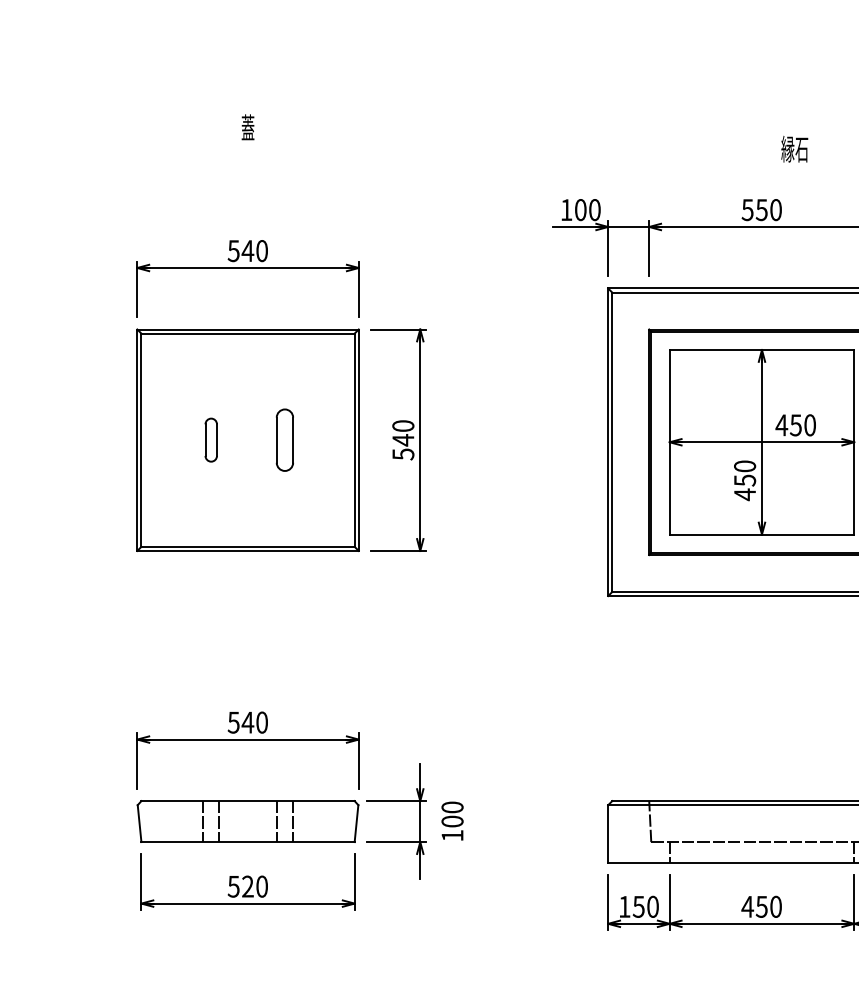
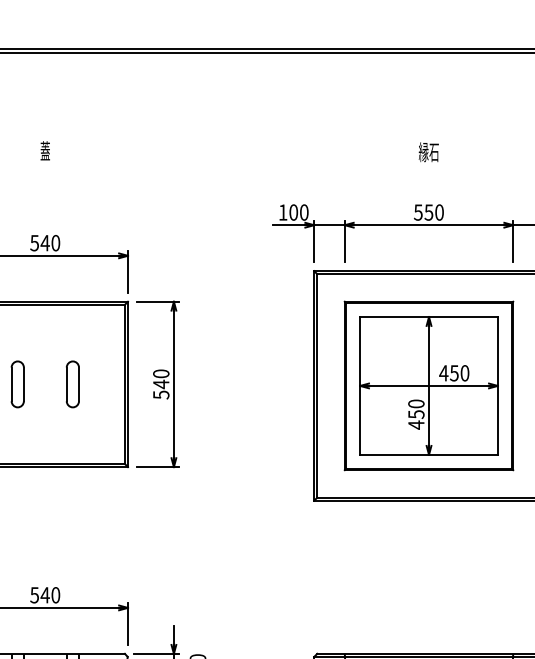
text: (794, 149) -> (428, 152), moved
part: (211, 439) -> (18, 383), size x1.43

